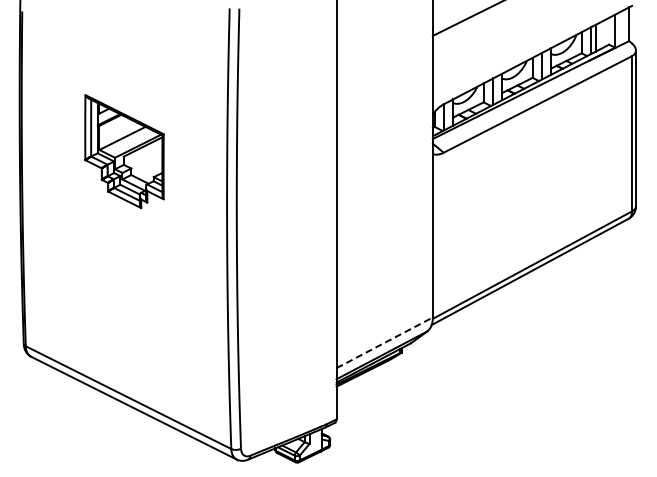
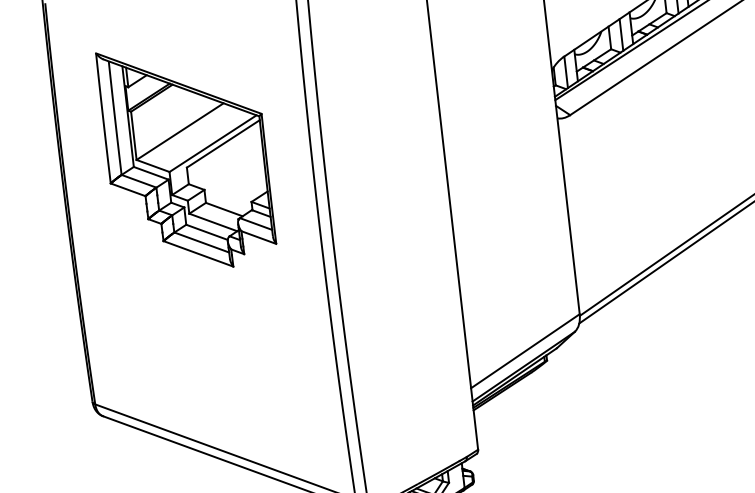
part: (124, 151) -> (187, 157), size x1.67
line: (385, 342) -> (526, 350), dashed -> solid

